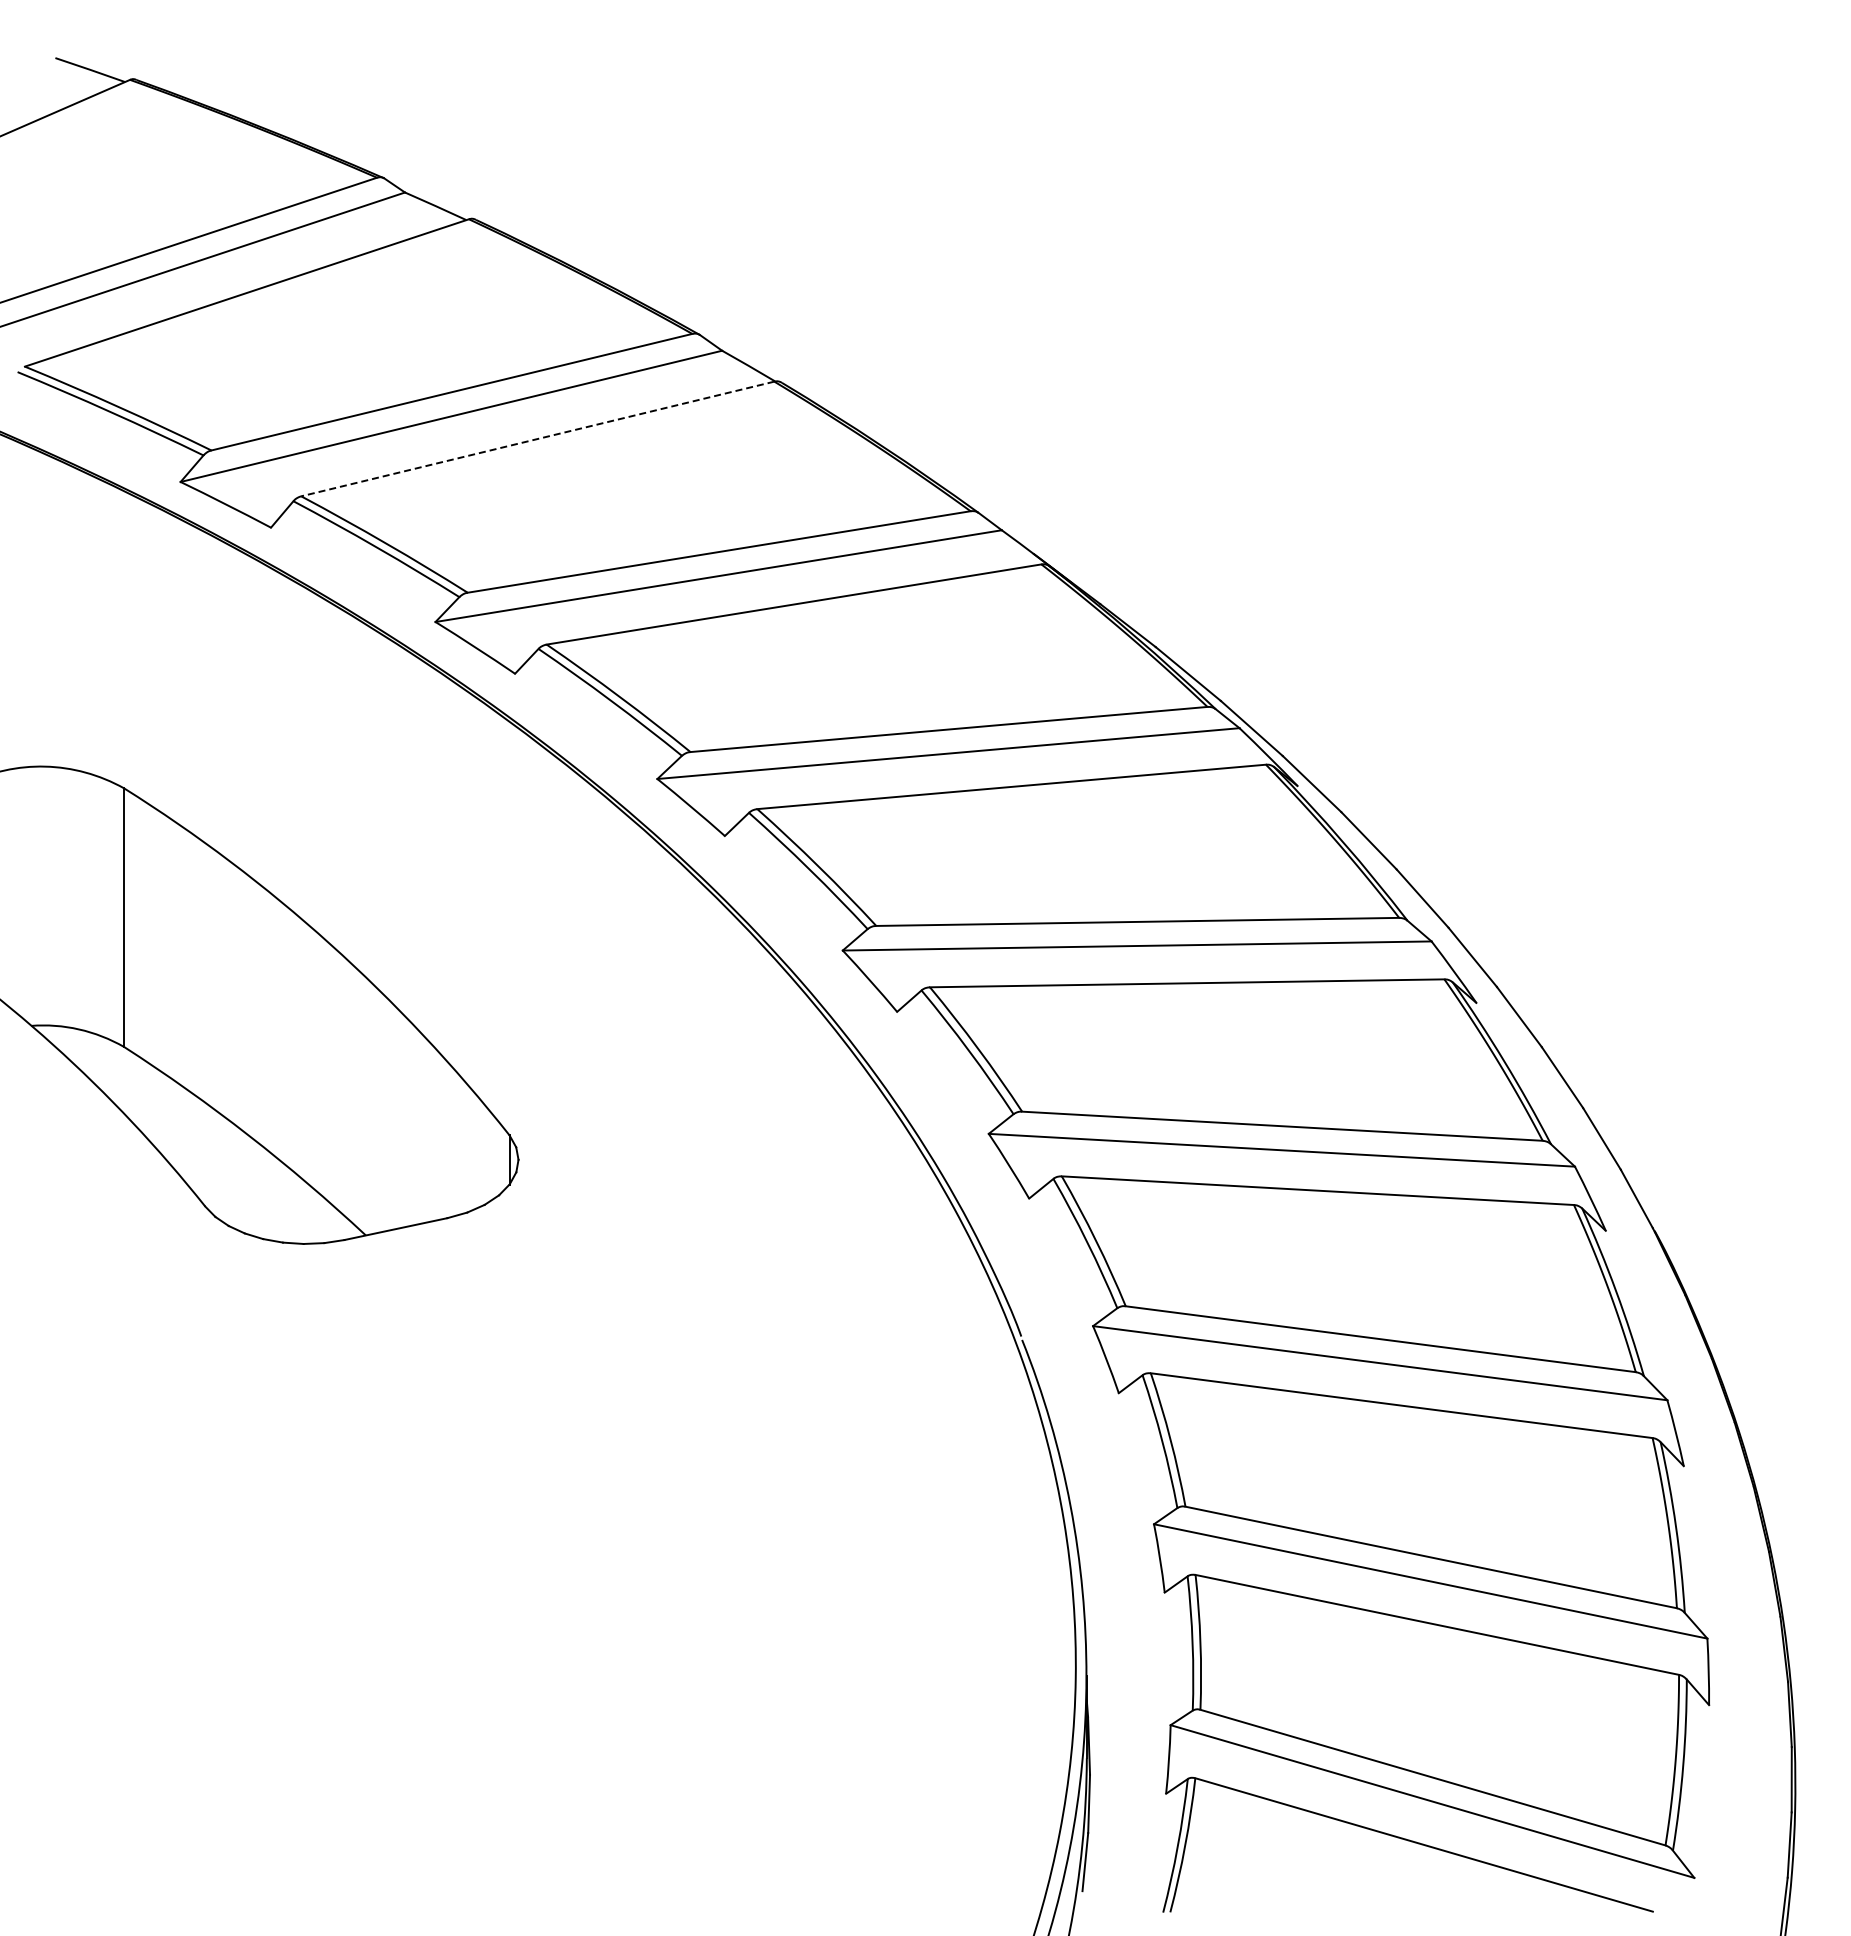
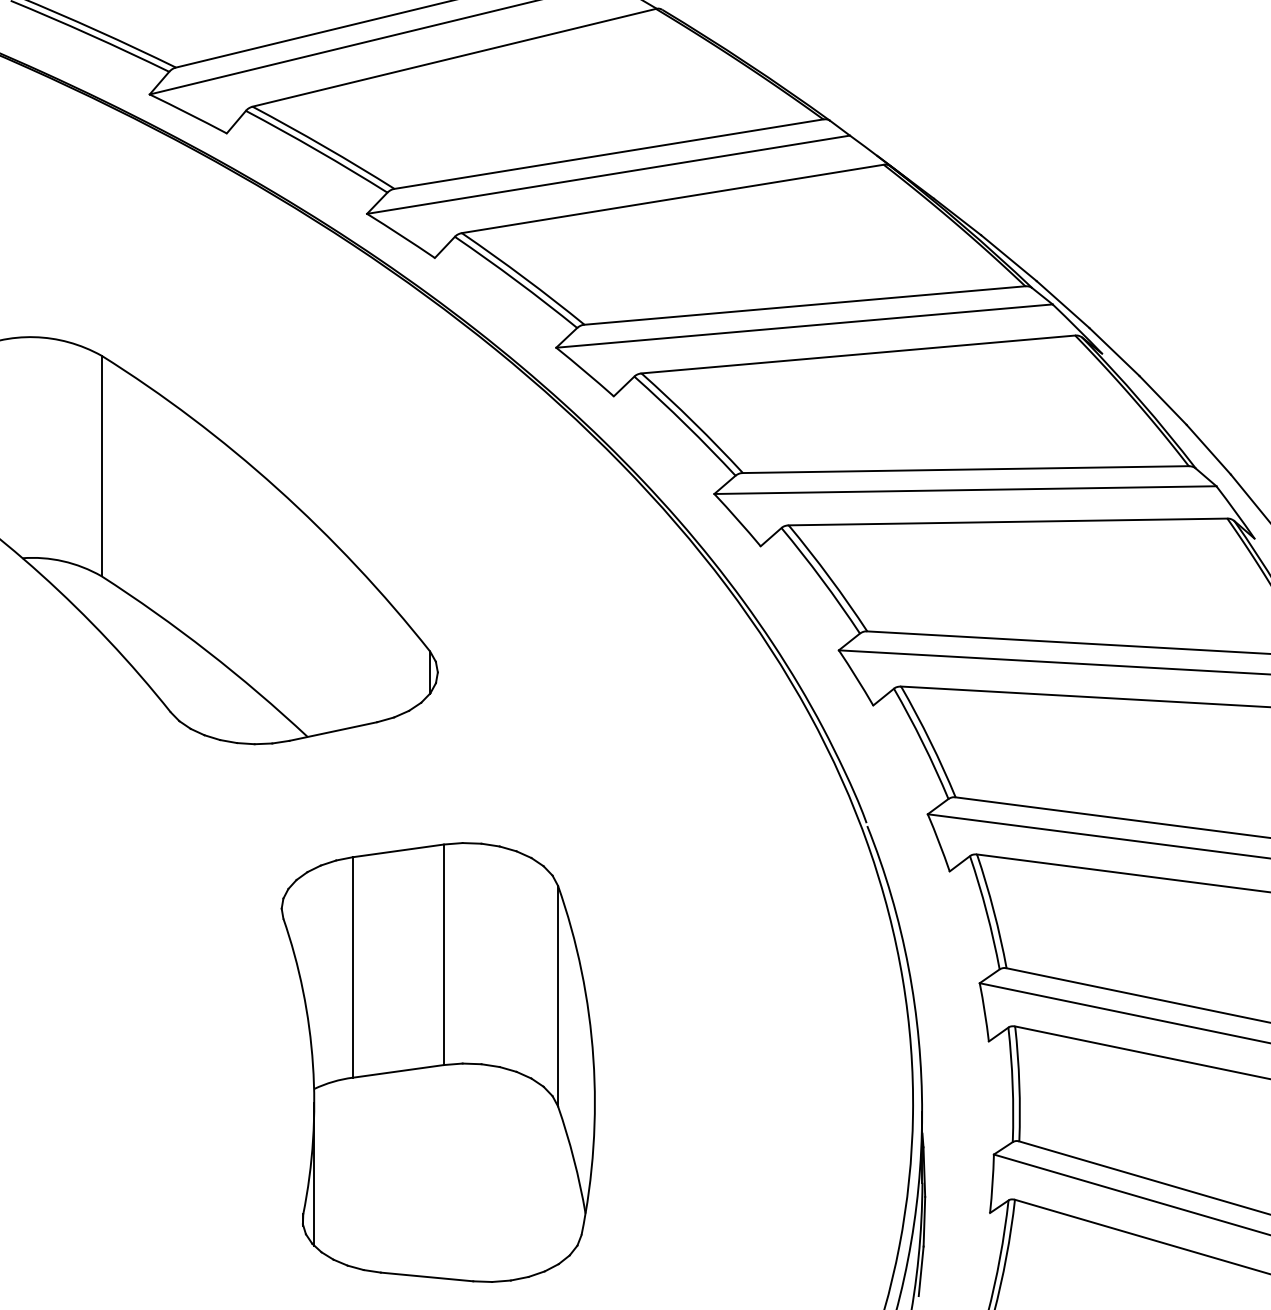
line: (537, 439) -> (454, 58), dashed -> solid
part: (518, 1616) -> (437, 1061), added

